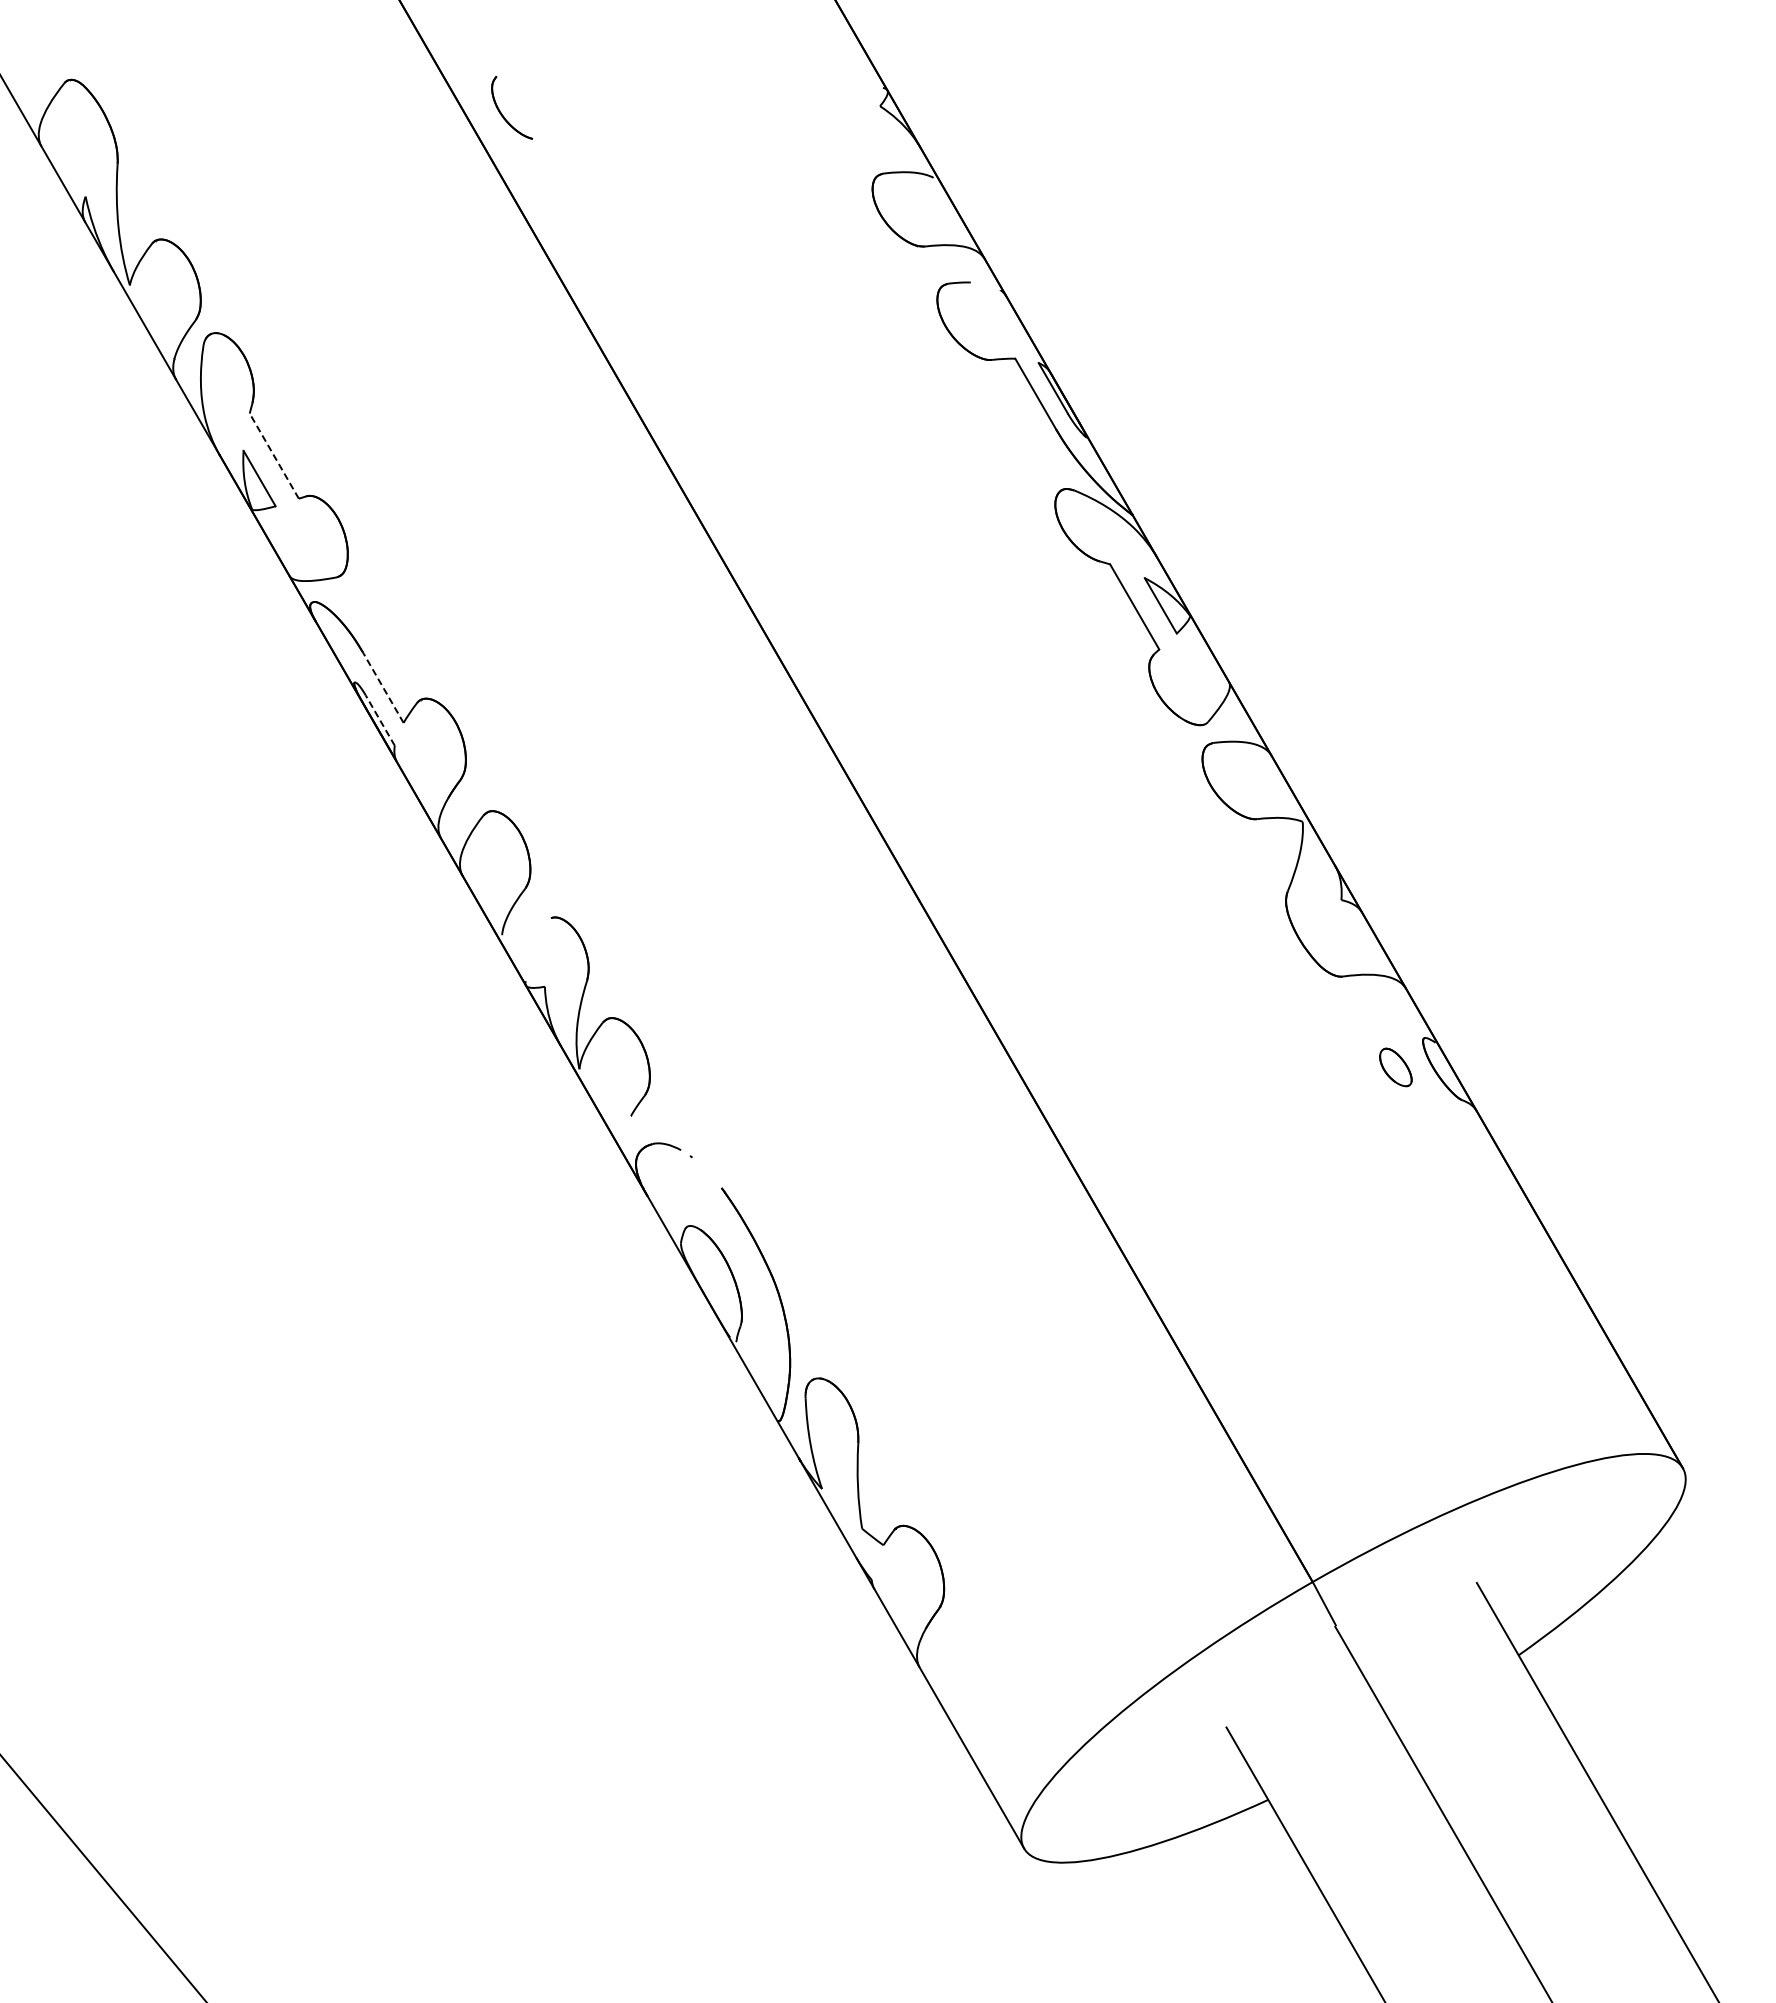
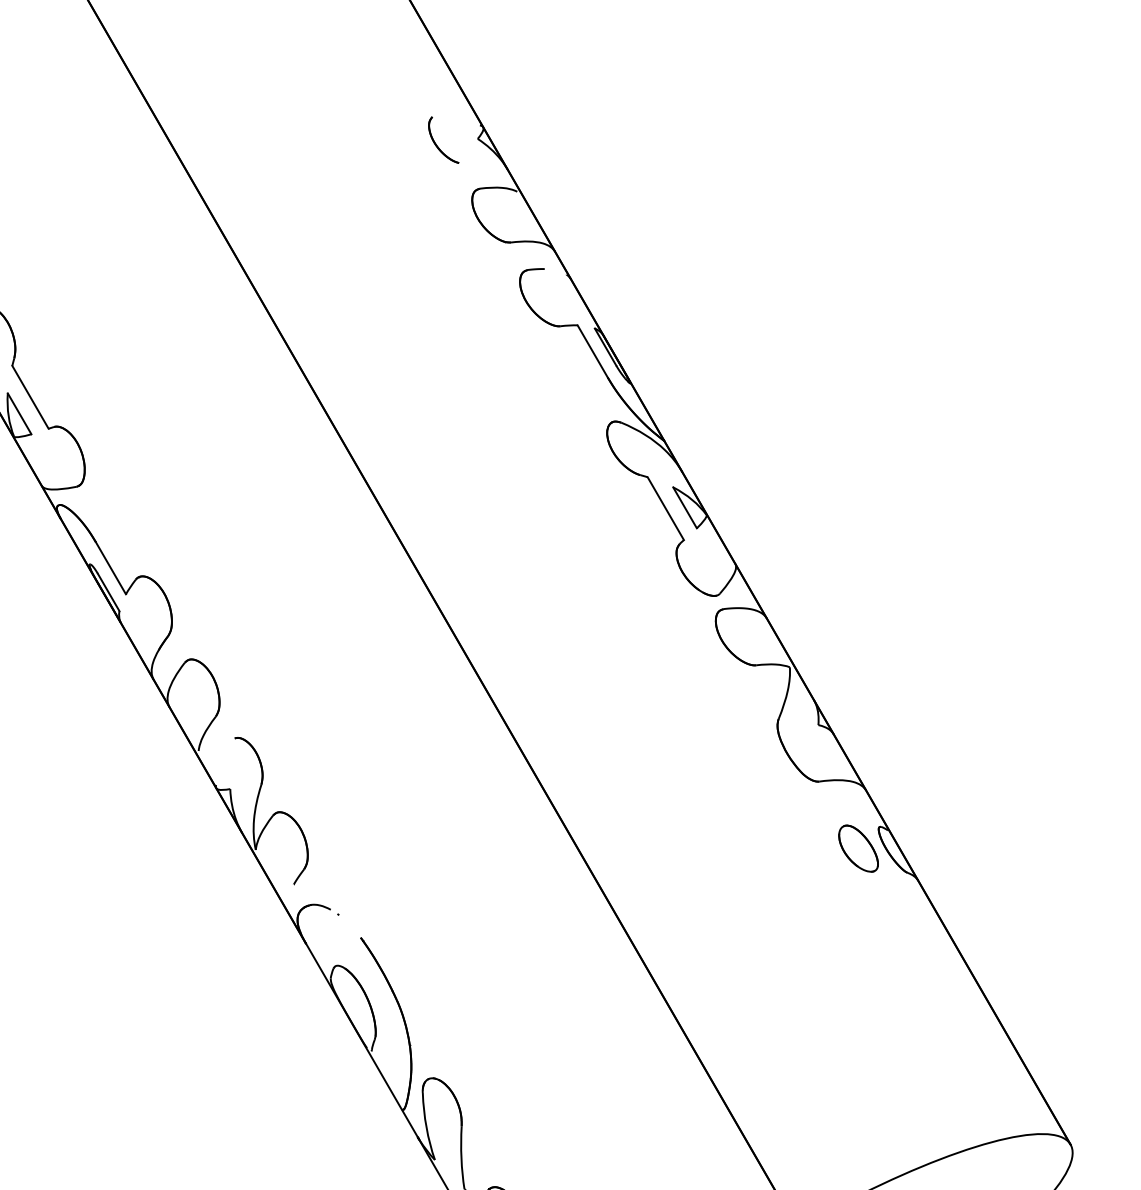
part: (502, 113) -> (436, 144), moved
line: (274, 455) -> (30, 396), dashed -> solid
line: (383, 687) -> (111, 568), dashed -> solid
line: (380, 720) -> (108, 592), dashed -> solid
part: (1395, 1067) -> (858, 848), size x1.67

